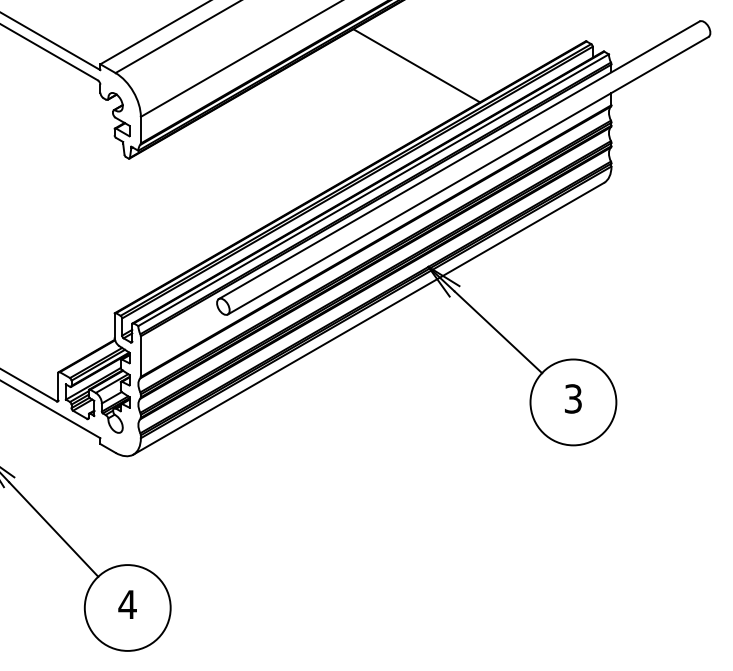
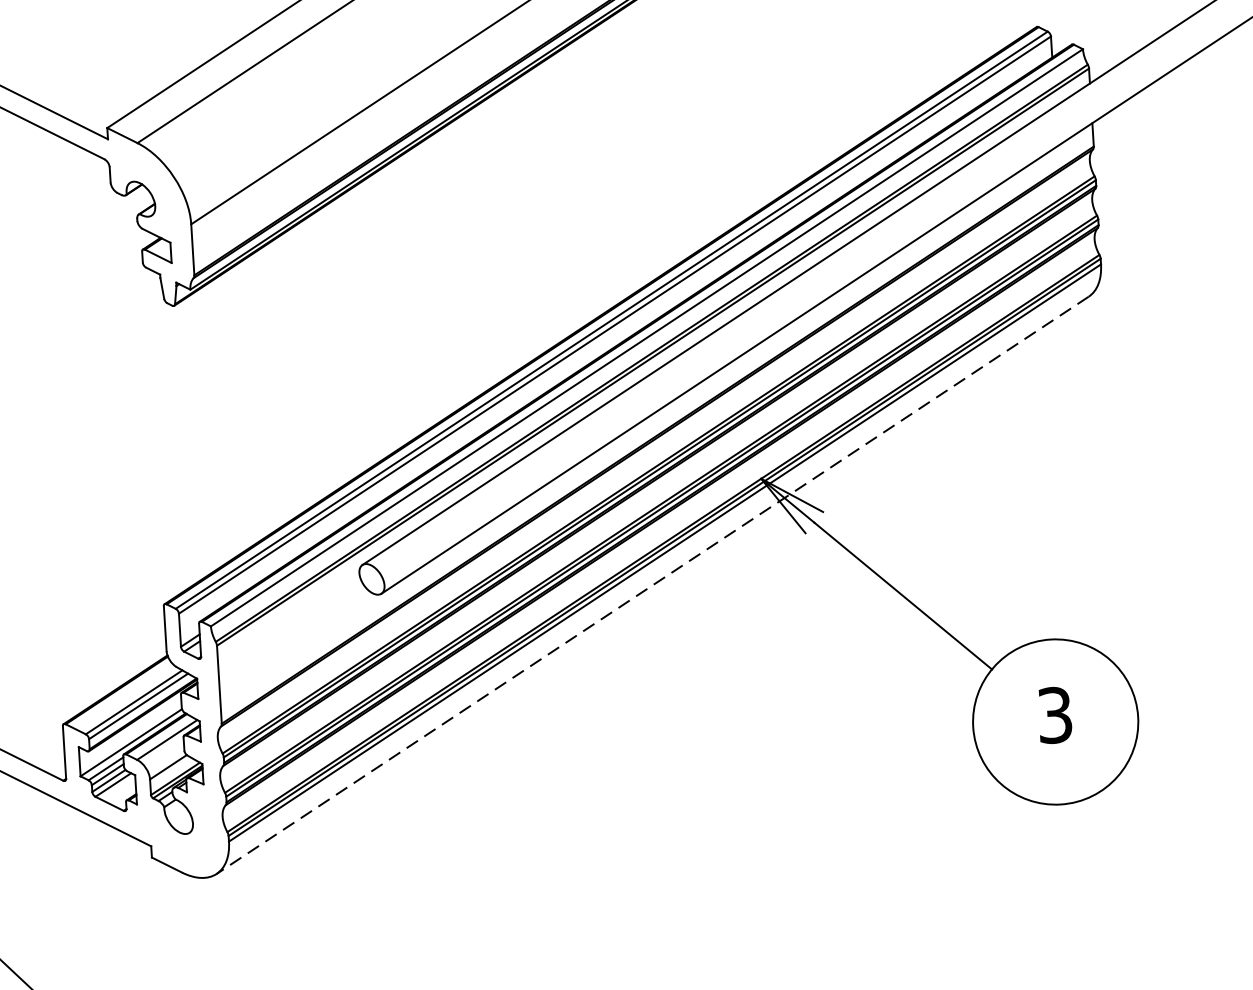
line: (416, 65) -> (714, 93), removed
line: (368, 318) -> (652, 584), solid -> dashed

